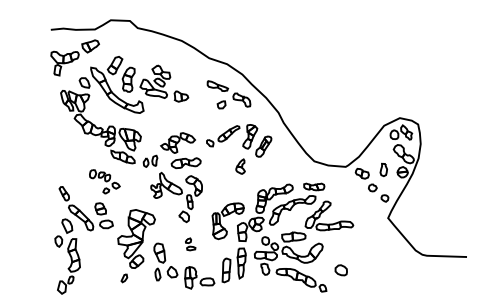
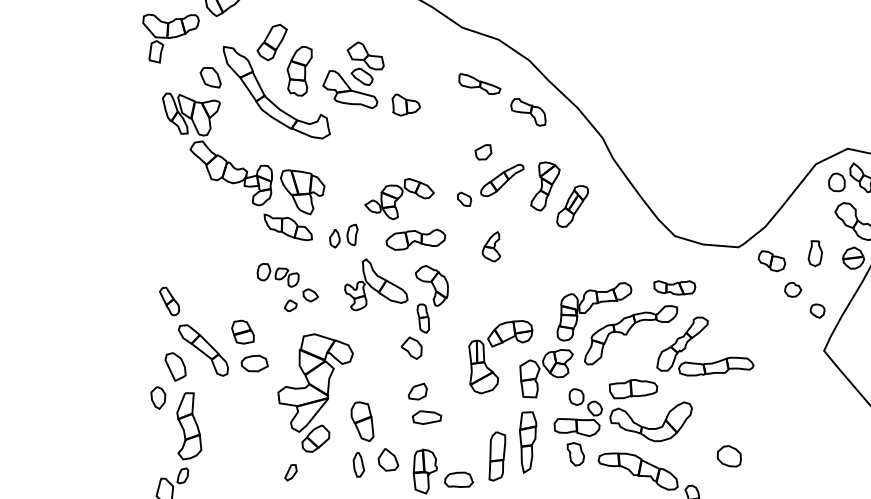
part: (221, 104) -> (483, 151), moved
part: (240, 166) -> (491, 246), moved
part: (104, 181) -> (287, 286), moved
part: (190, 244) -> (424, 404), size x1.67

